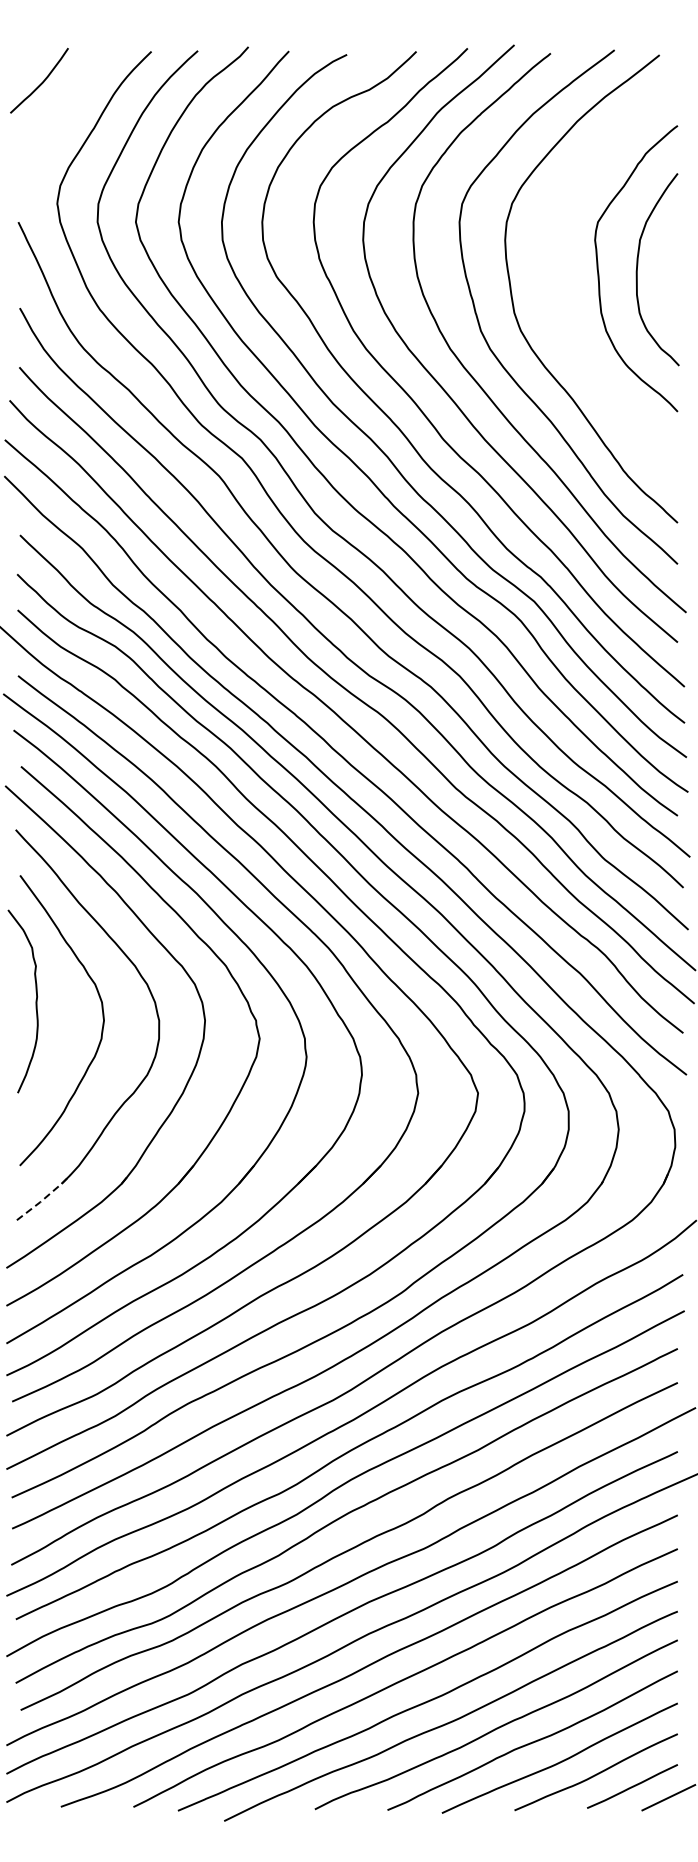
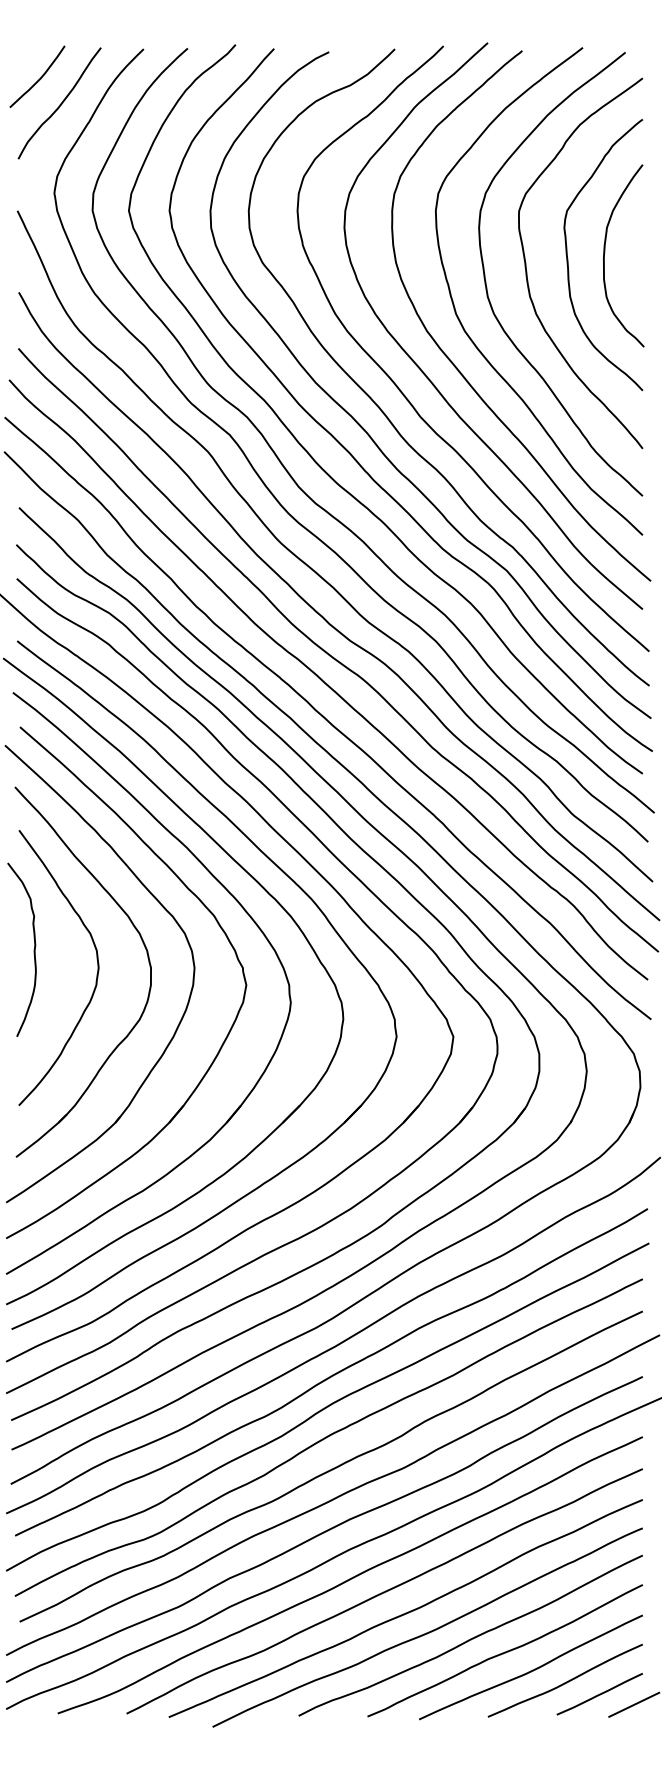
curve: (63, 108) -> (60, 103), added
curve: (556, 286) -> (527, 271), added
line: (44, 1198) -> (42, 1136), dashed -> solid

